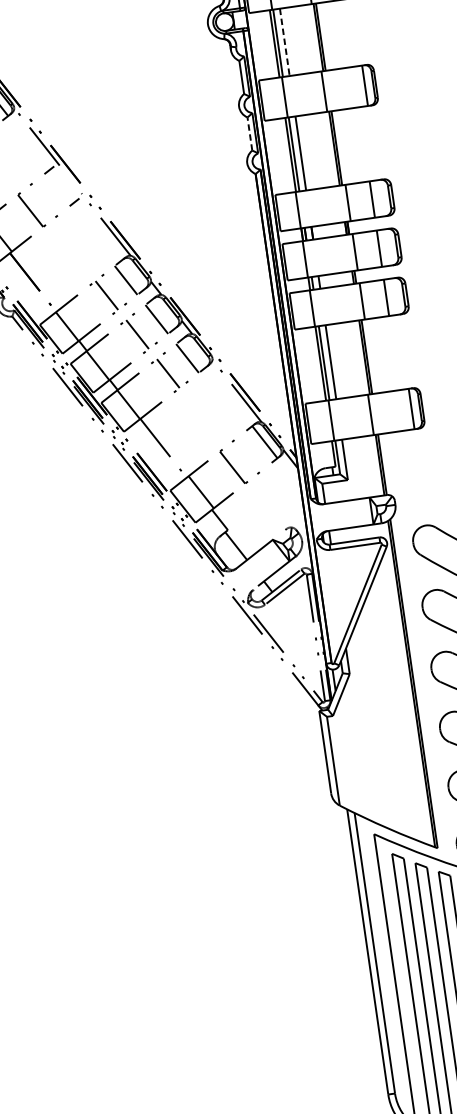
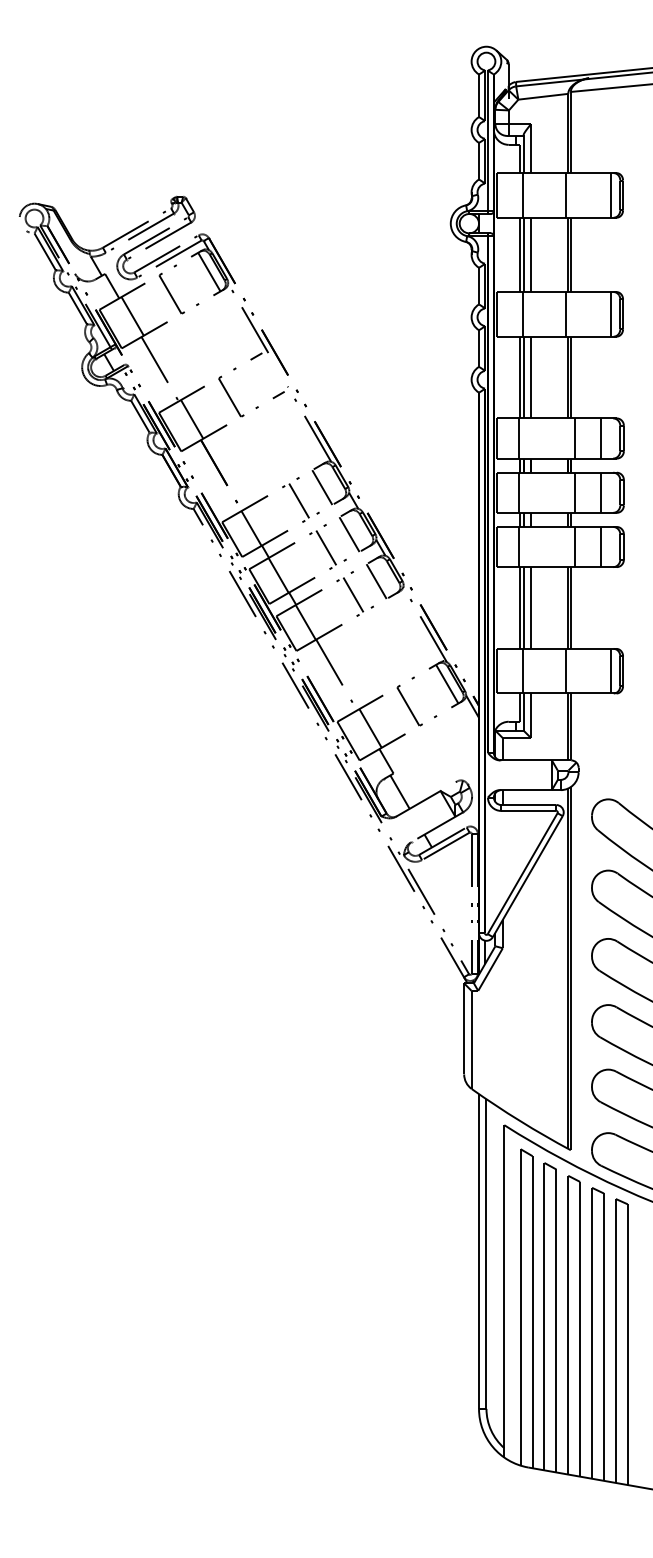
line: (285, 42) -> (531, 255), dashed -> solid
line: (250, 133) -> (479, 348), dashed -> solid

